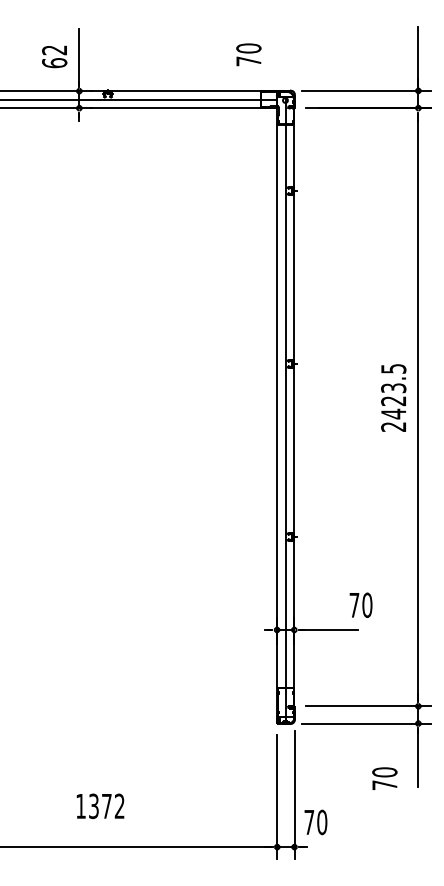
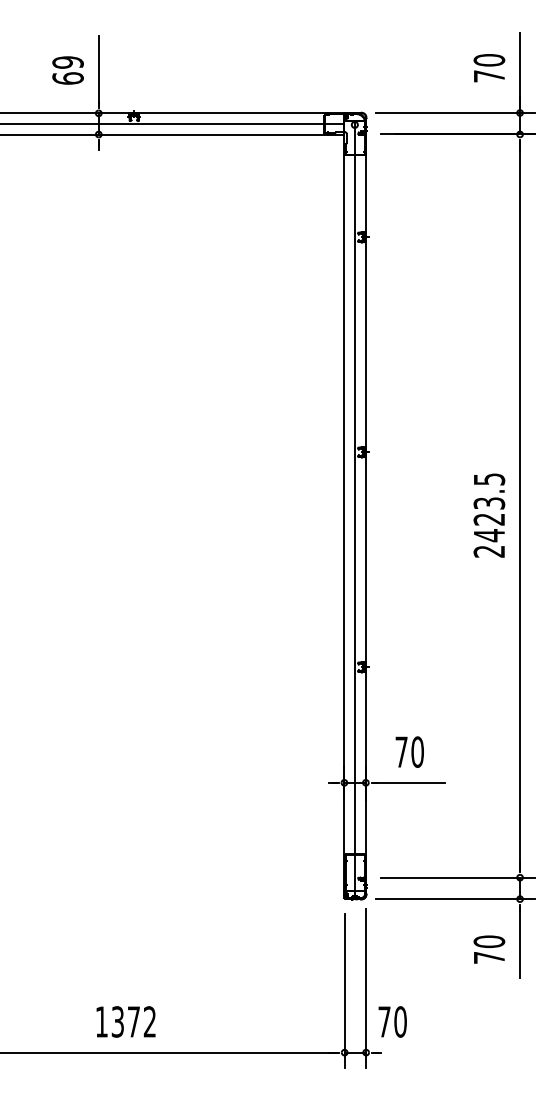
text: (54, 50) -> (67, 62), 62 -> 69
text: (248, 55) -> (489, 68), moved
text: (393, 397) -> (489, 515), moved
text: (360, 604) -> (409, 751), moved
text: (384, 778) -> (489, 949), moved
text: (100, 805) -> (125, 1021), moved

